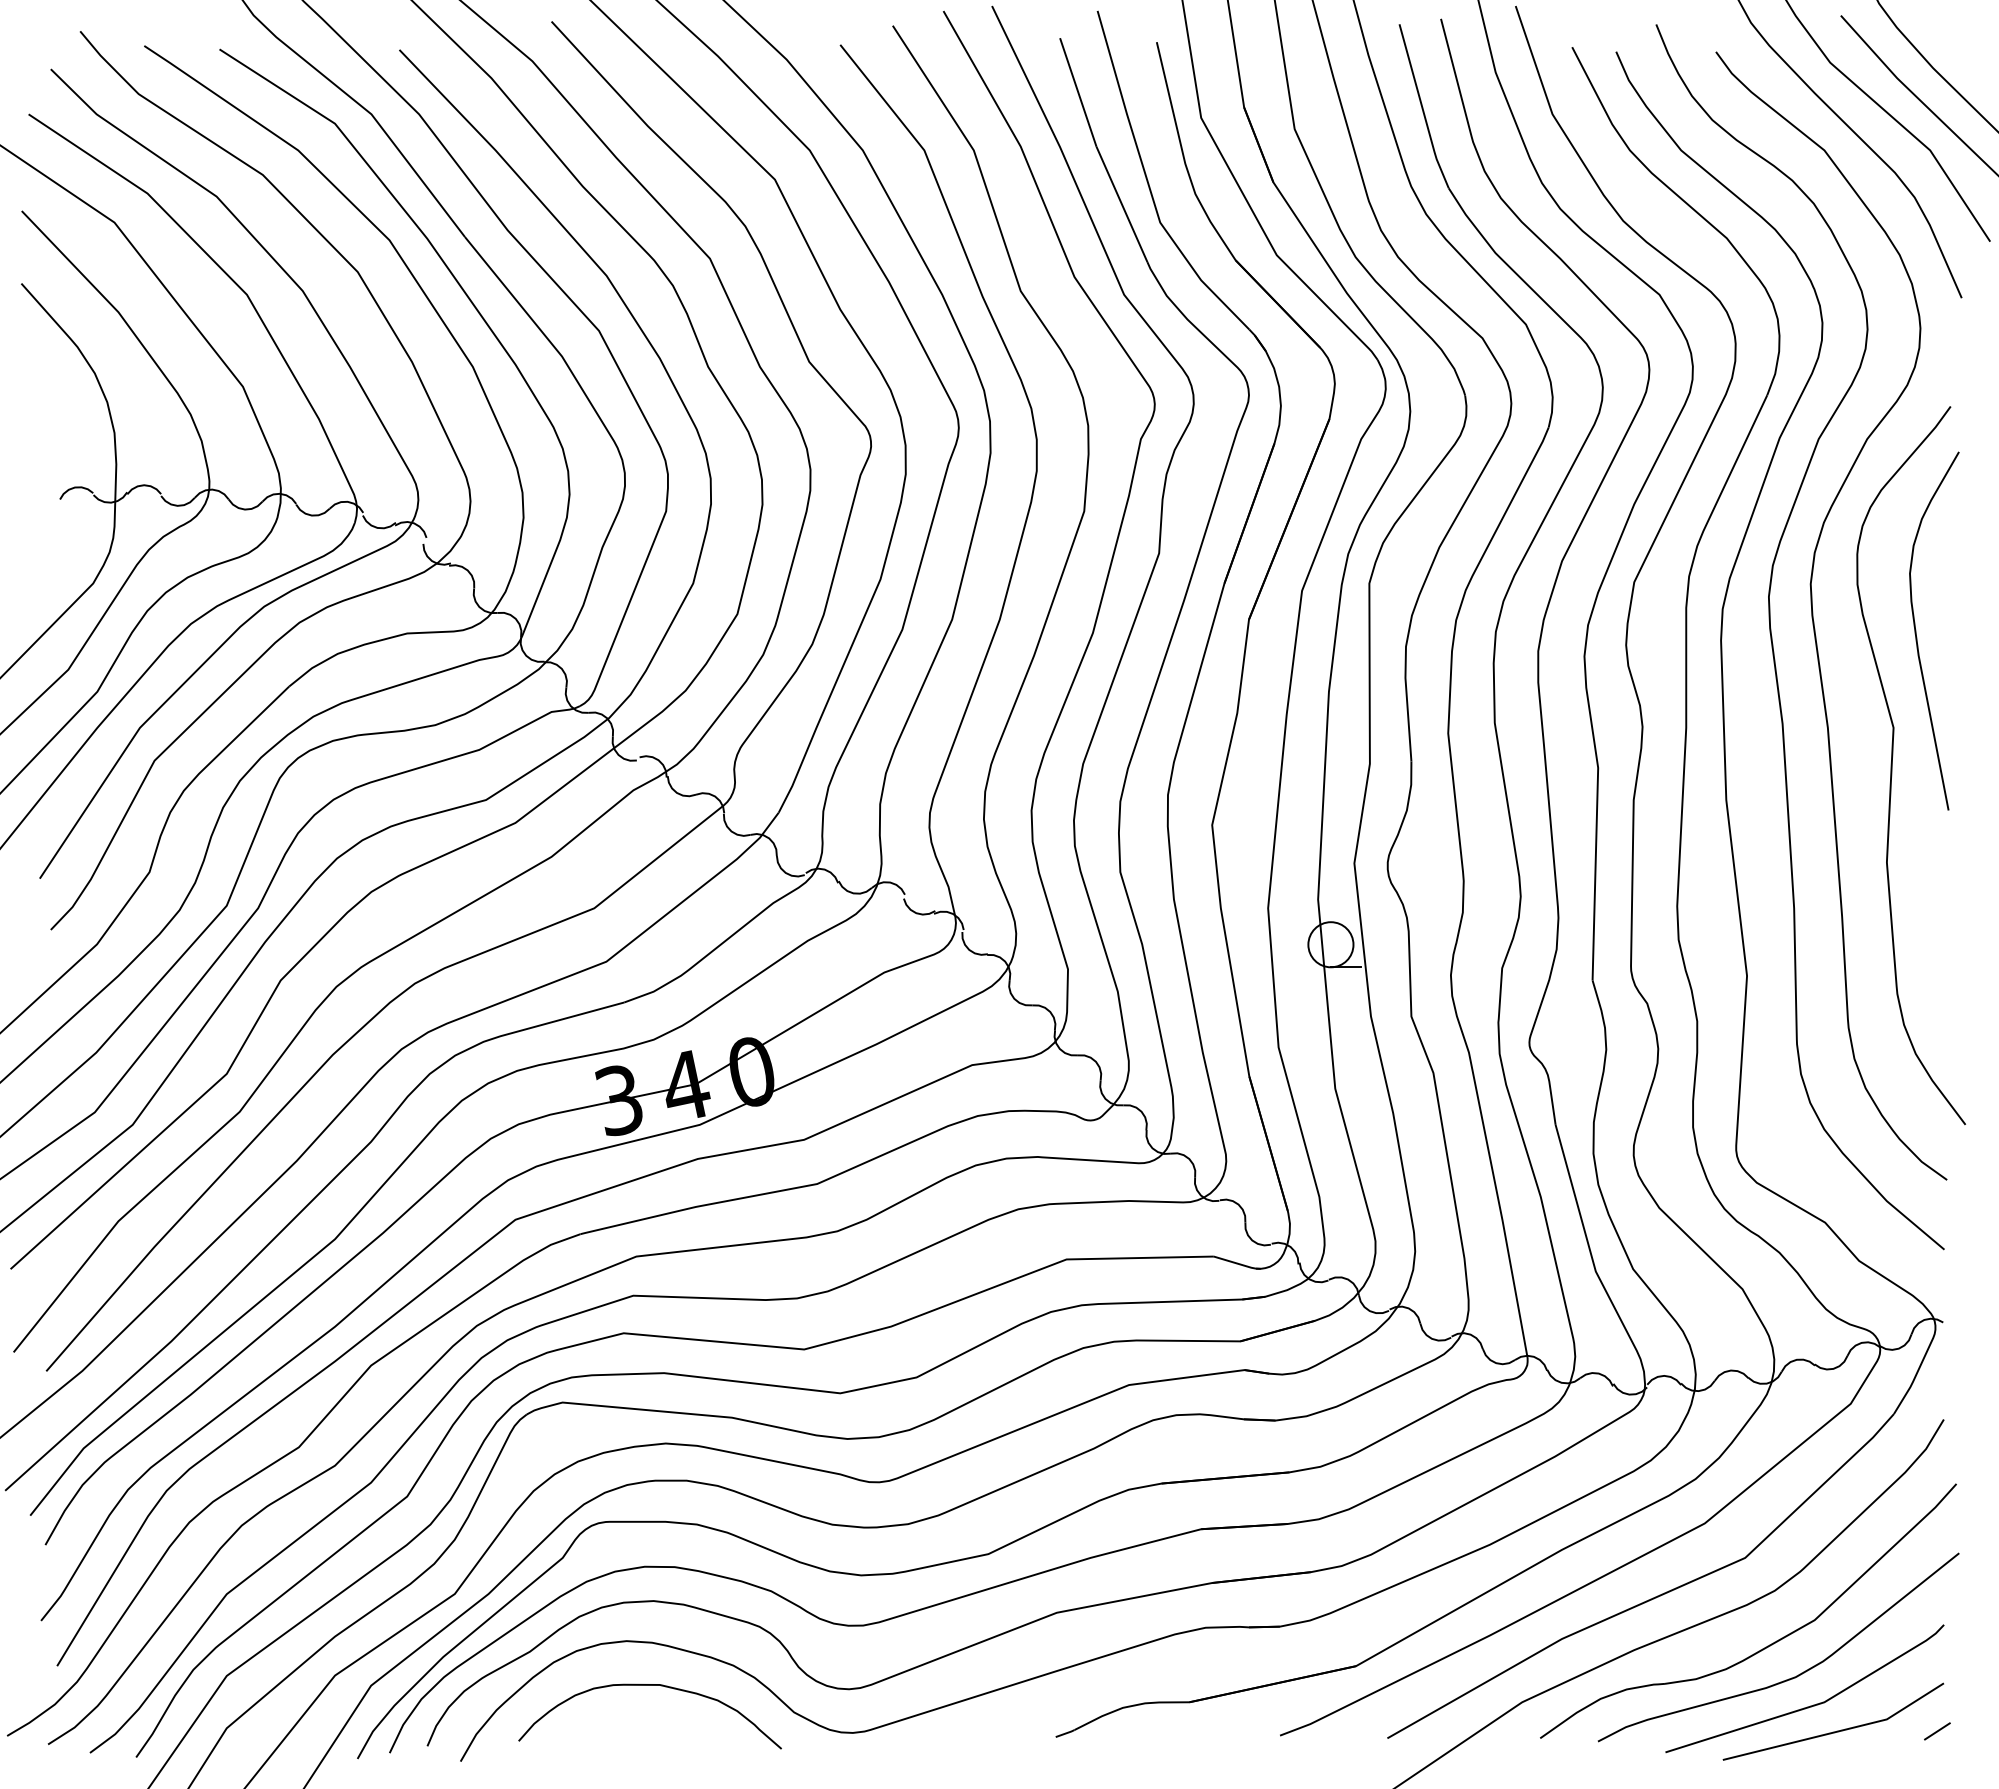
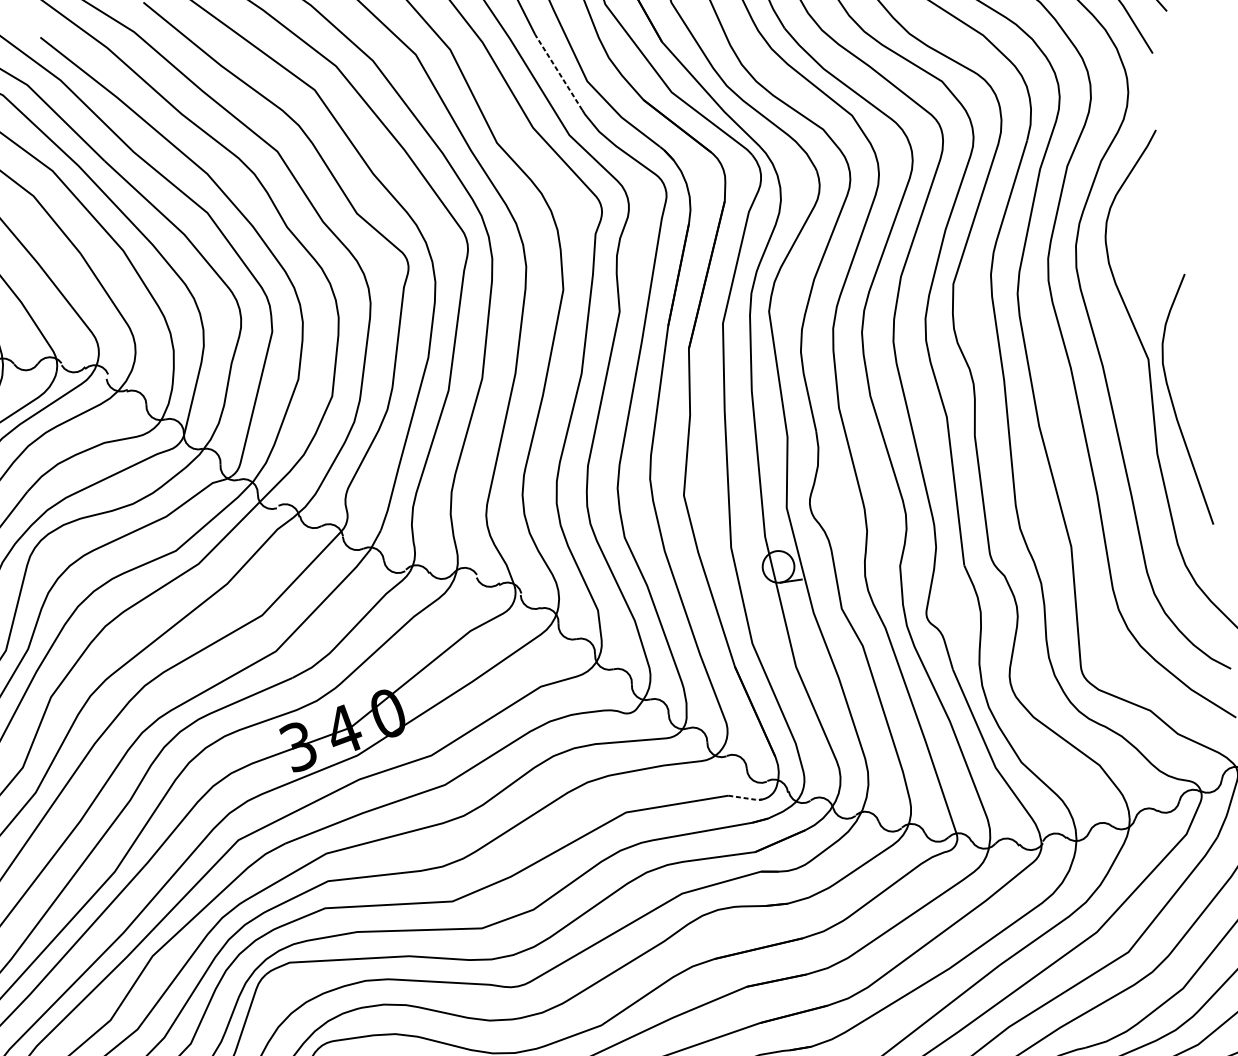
line: (1121, 204) -> (558, 72), solid -> dashed
curve: (1916, 630) -> (1173, 402), moved
line: (1238, 1263) -> (746, 798), solid -> dashed

